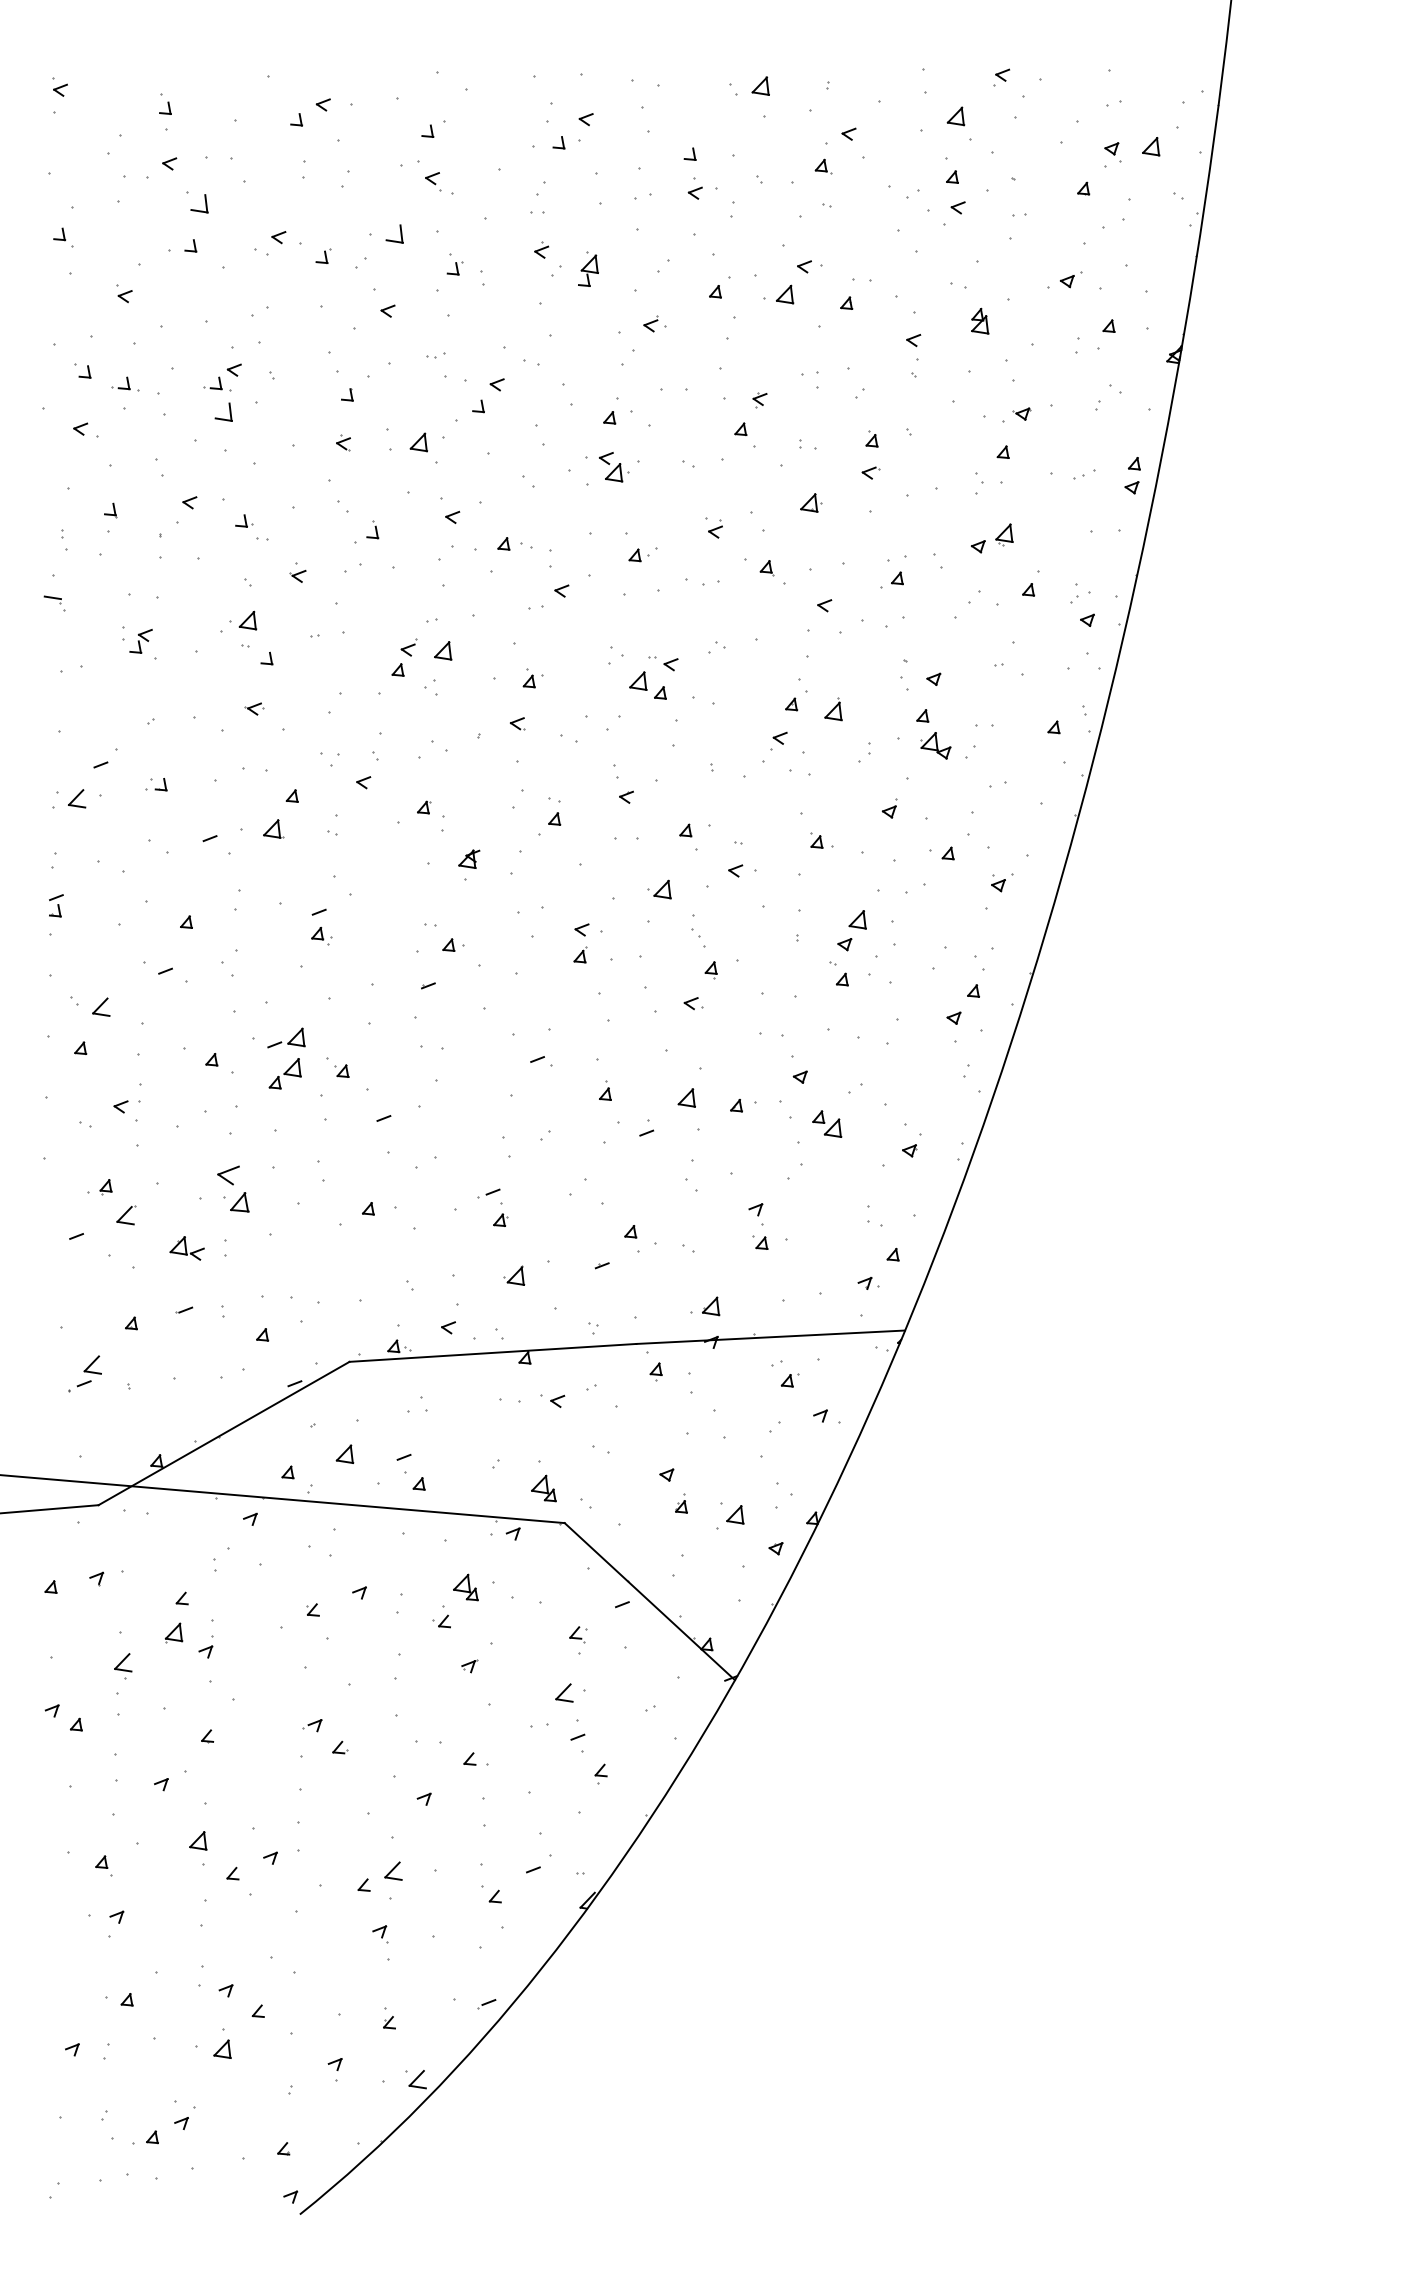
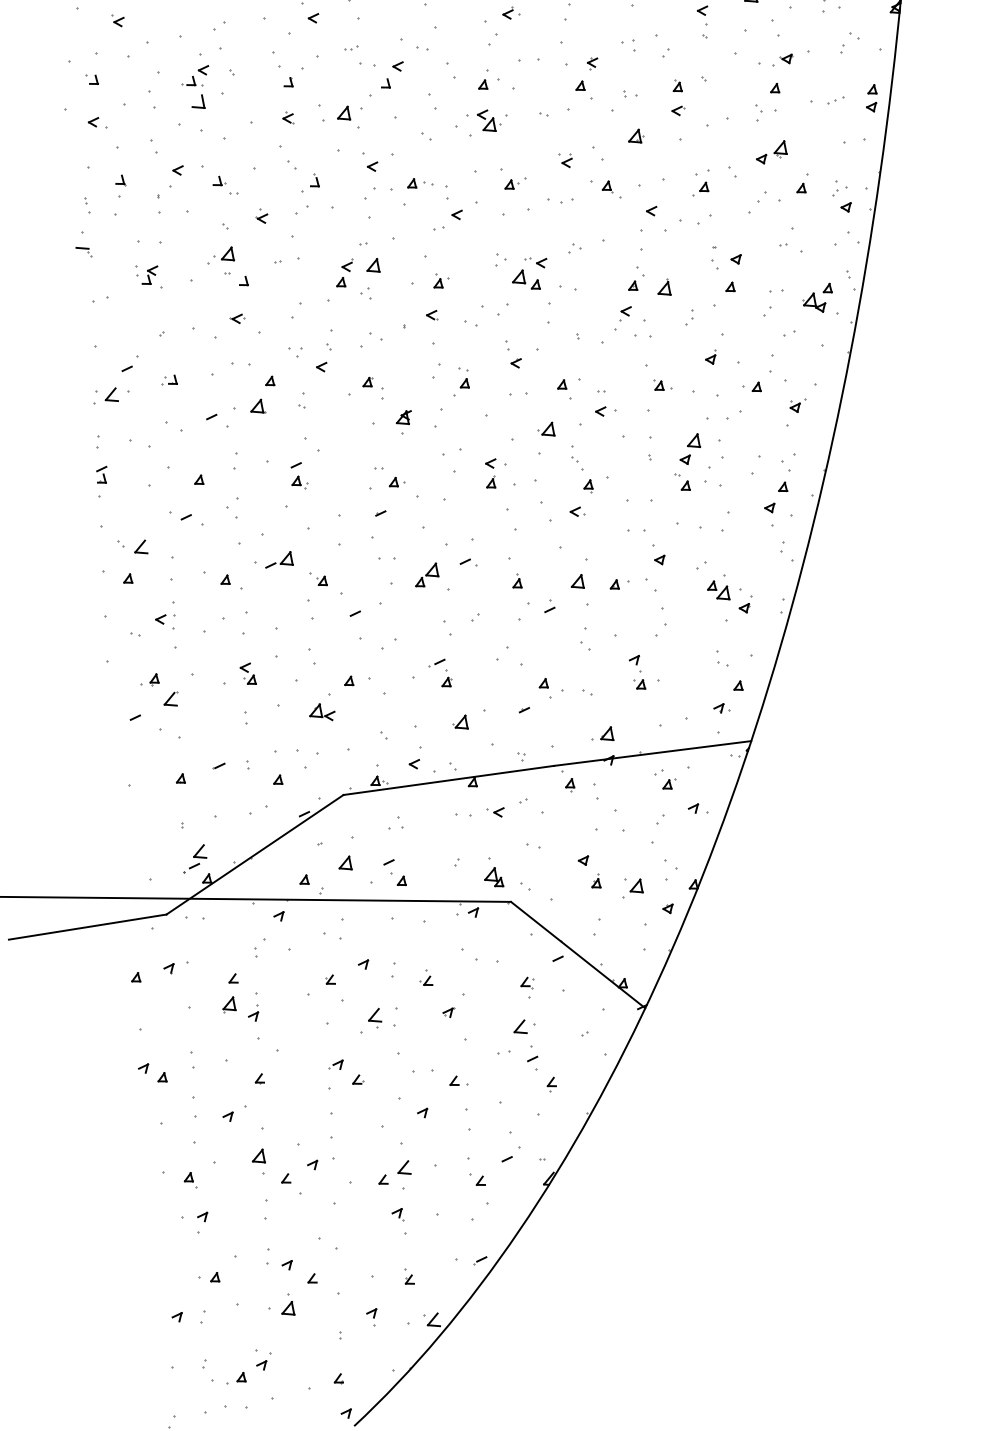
part: (125, 383) -> (124, 86), removed
part: (935, 745) -> (814, 302), moved
part: (284, 1073) -> (426, 575), moved
part: (827, 1123) -> (718, 590), moved
part: (232, 1188) -> (247, 673), size x0.62
part: (186, 1248) -> (321, 712), moved
part: (84, 1373) -> (194, 858), moved
part: (465, 1587) -> (441, 954), removed
part: (123, 1666) -> (375, 1018), moved

